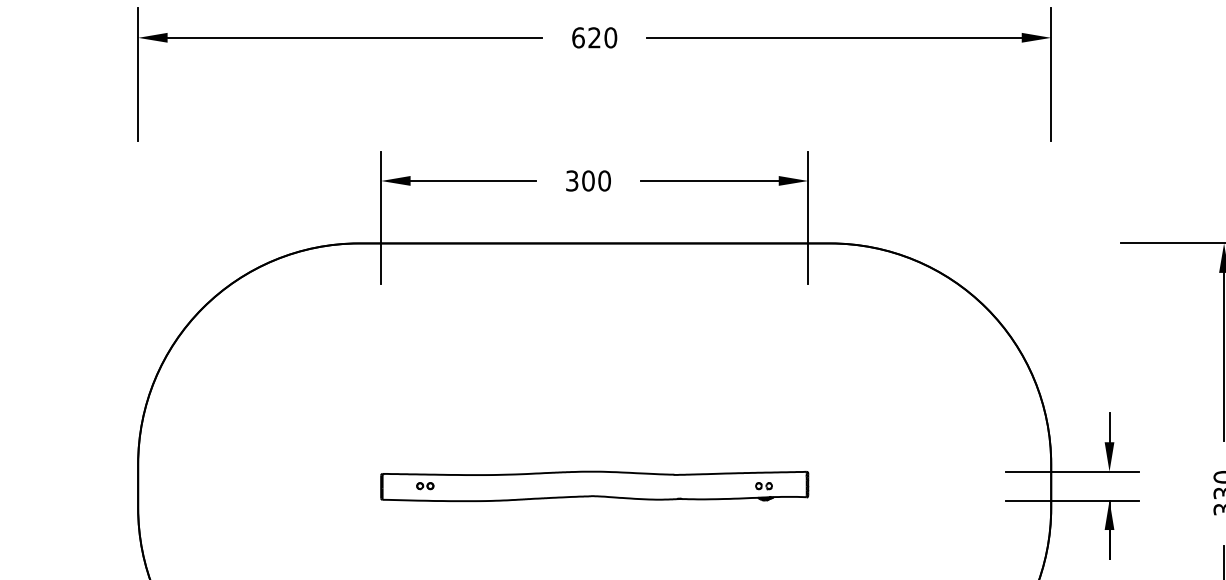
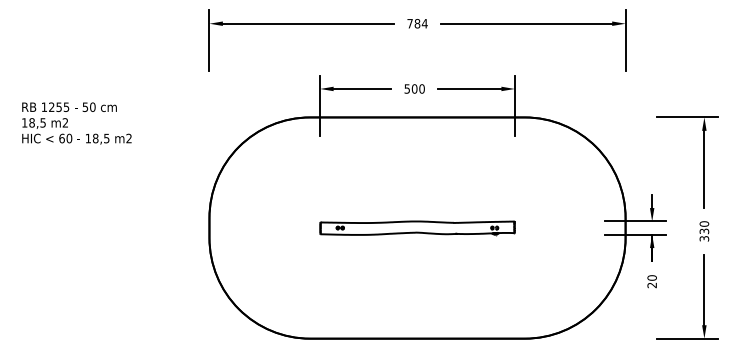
text: (594, 37) -> (417, 23), 620 -> 784
text: (572, 179) -> (407, 88), 300 -> 500

